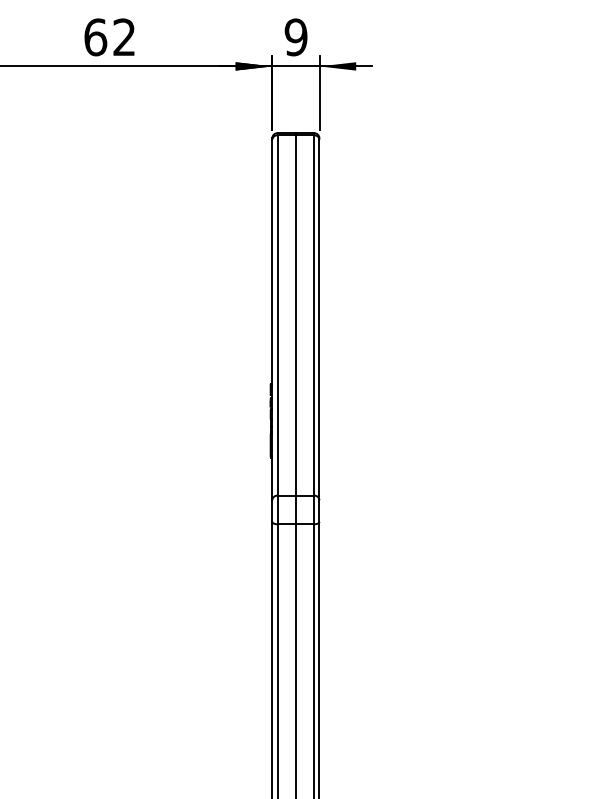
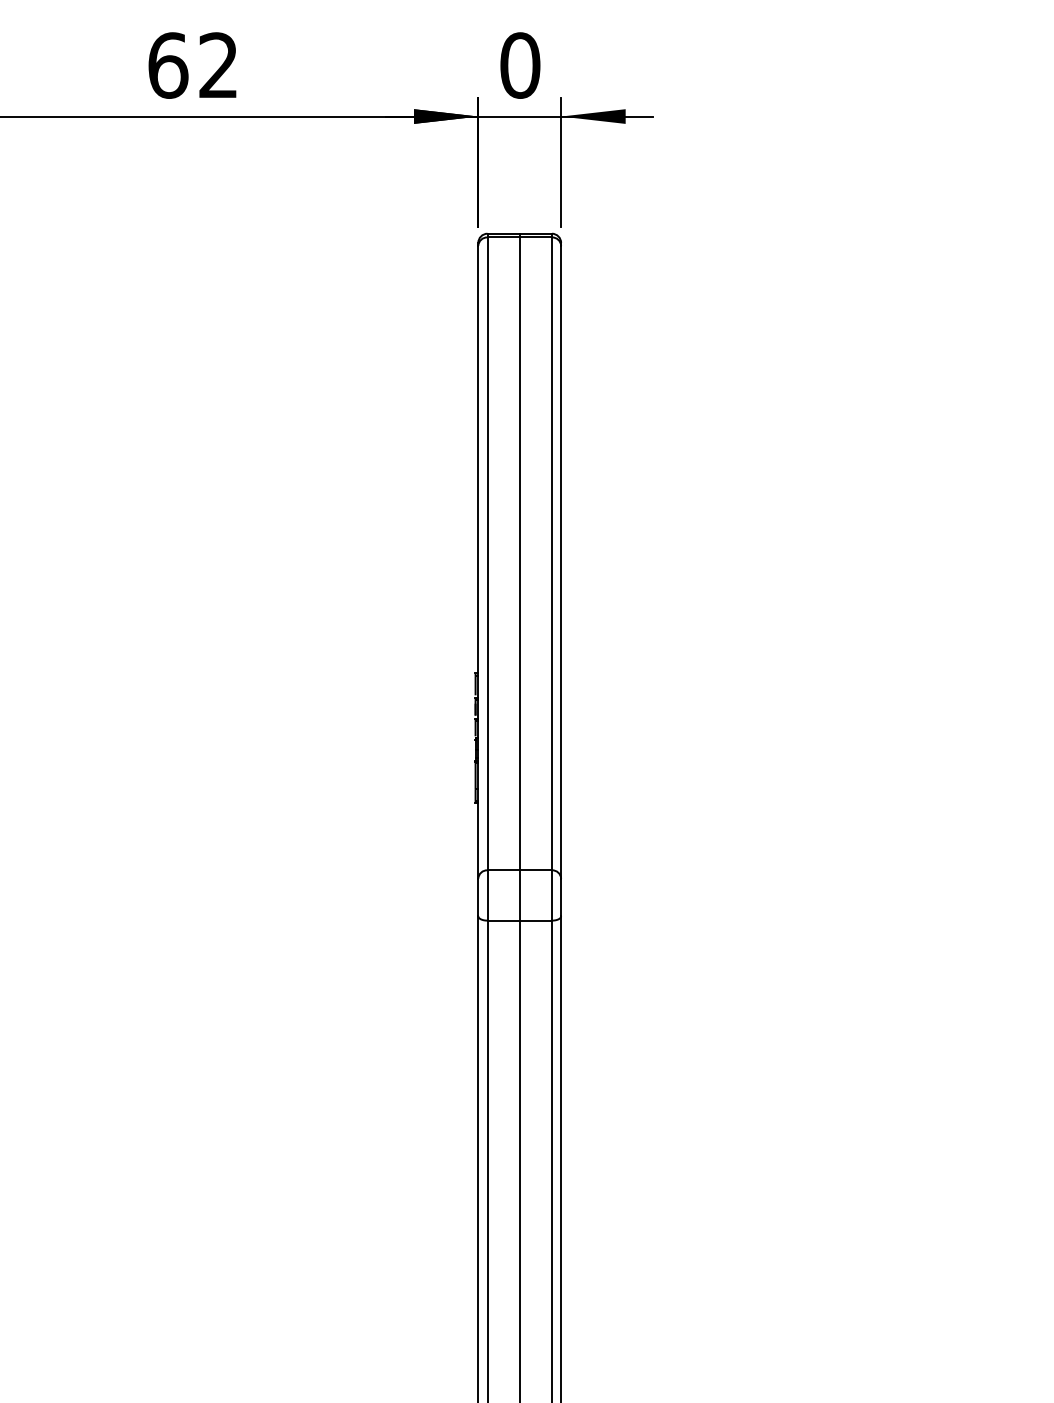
text: (295, 37) -> (519, 65), 9 -> 0

